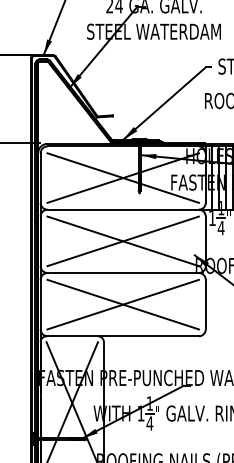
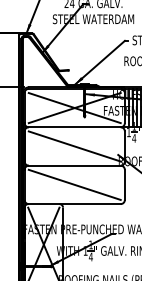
line: (122, 241) -> (74, 146), removed
line: (122, 303) -> (74, 184), removed

